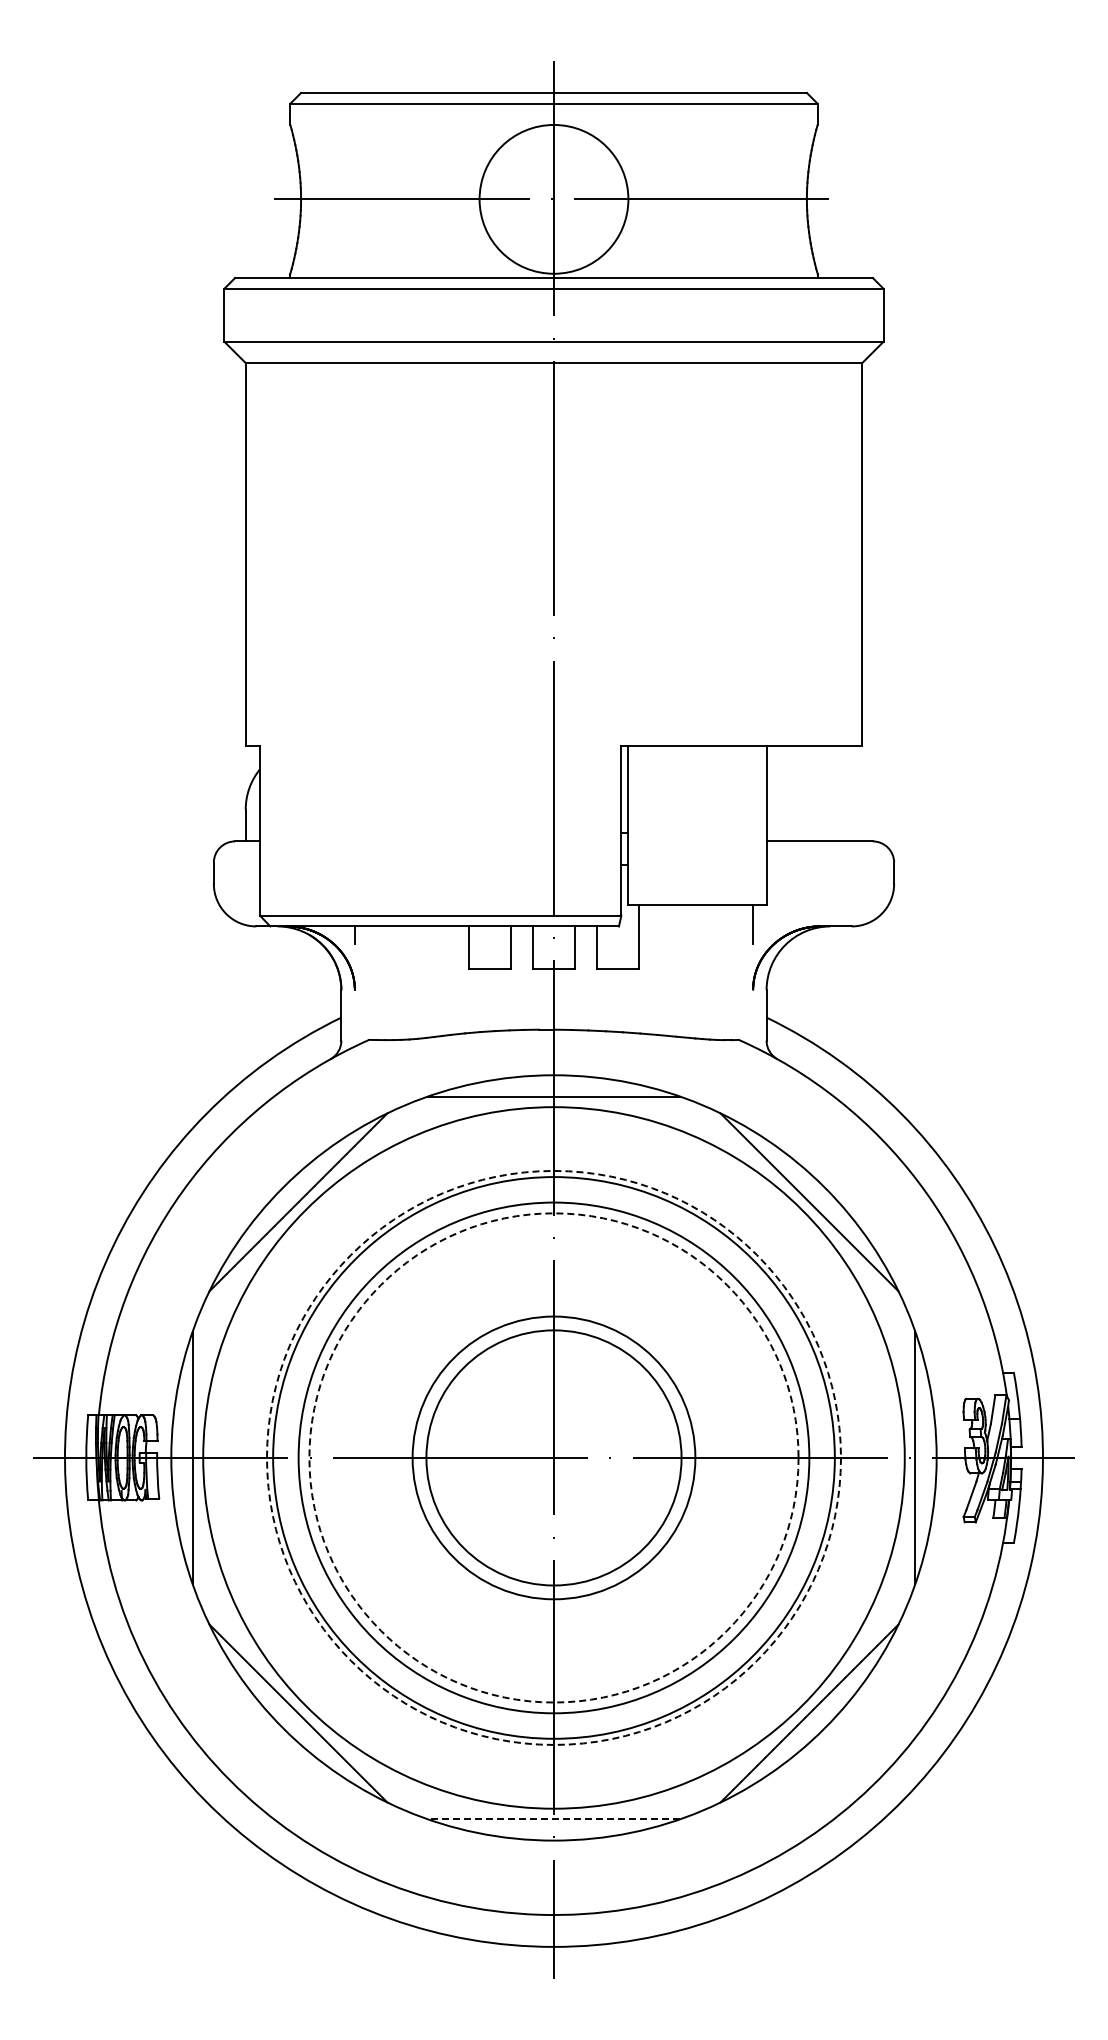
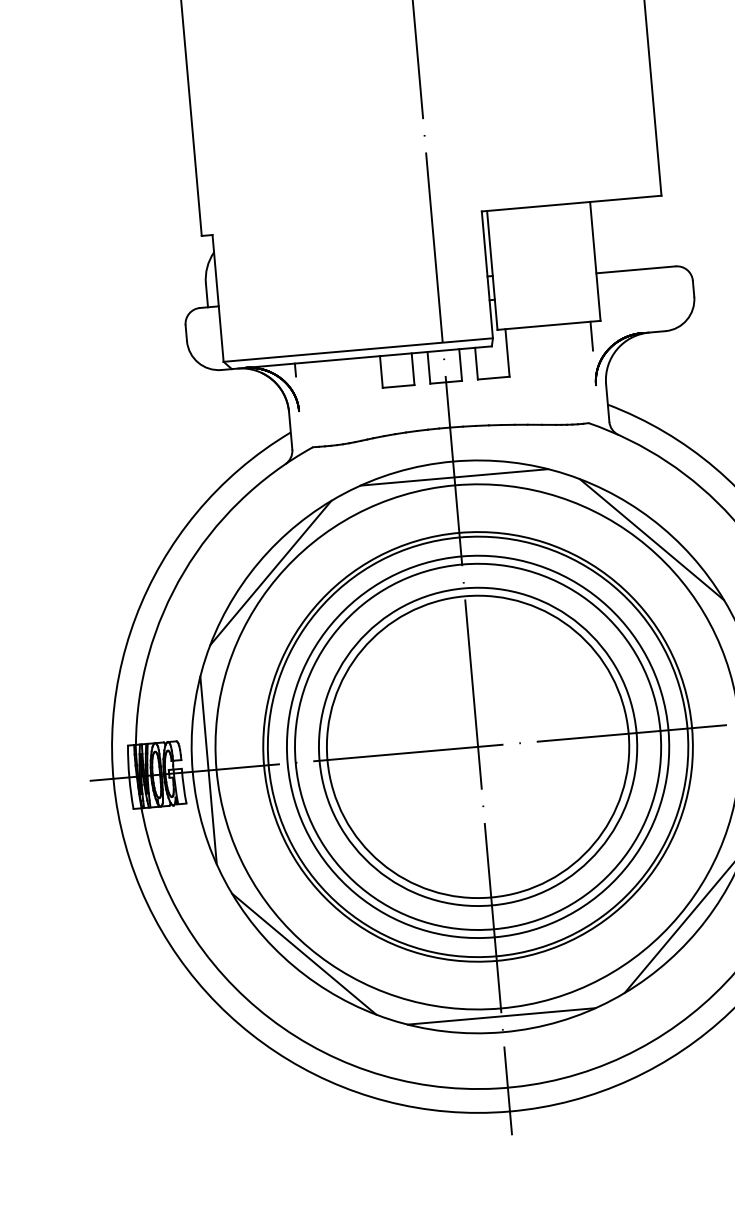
circle: (553, 1457) -> (477, 746), dashed -> solid
circle: (553, 1457) -> (477, 746), dashed -> solid
circle: (553, 1457) -> (477, 746), size x1.43
circle: (553, 1457) -> (477, 746), size x1.67
line: (554, 1819) -> (502, 1016), dashed -> solid

